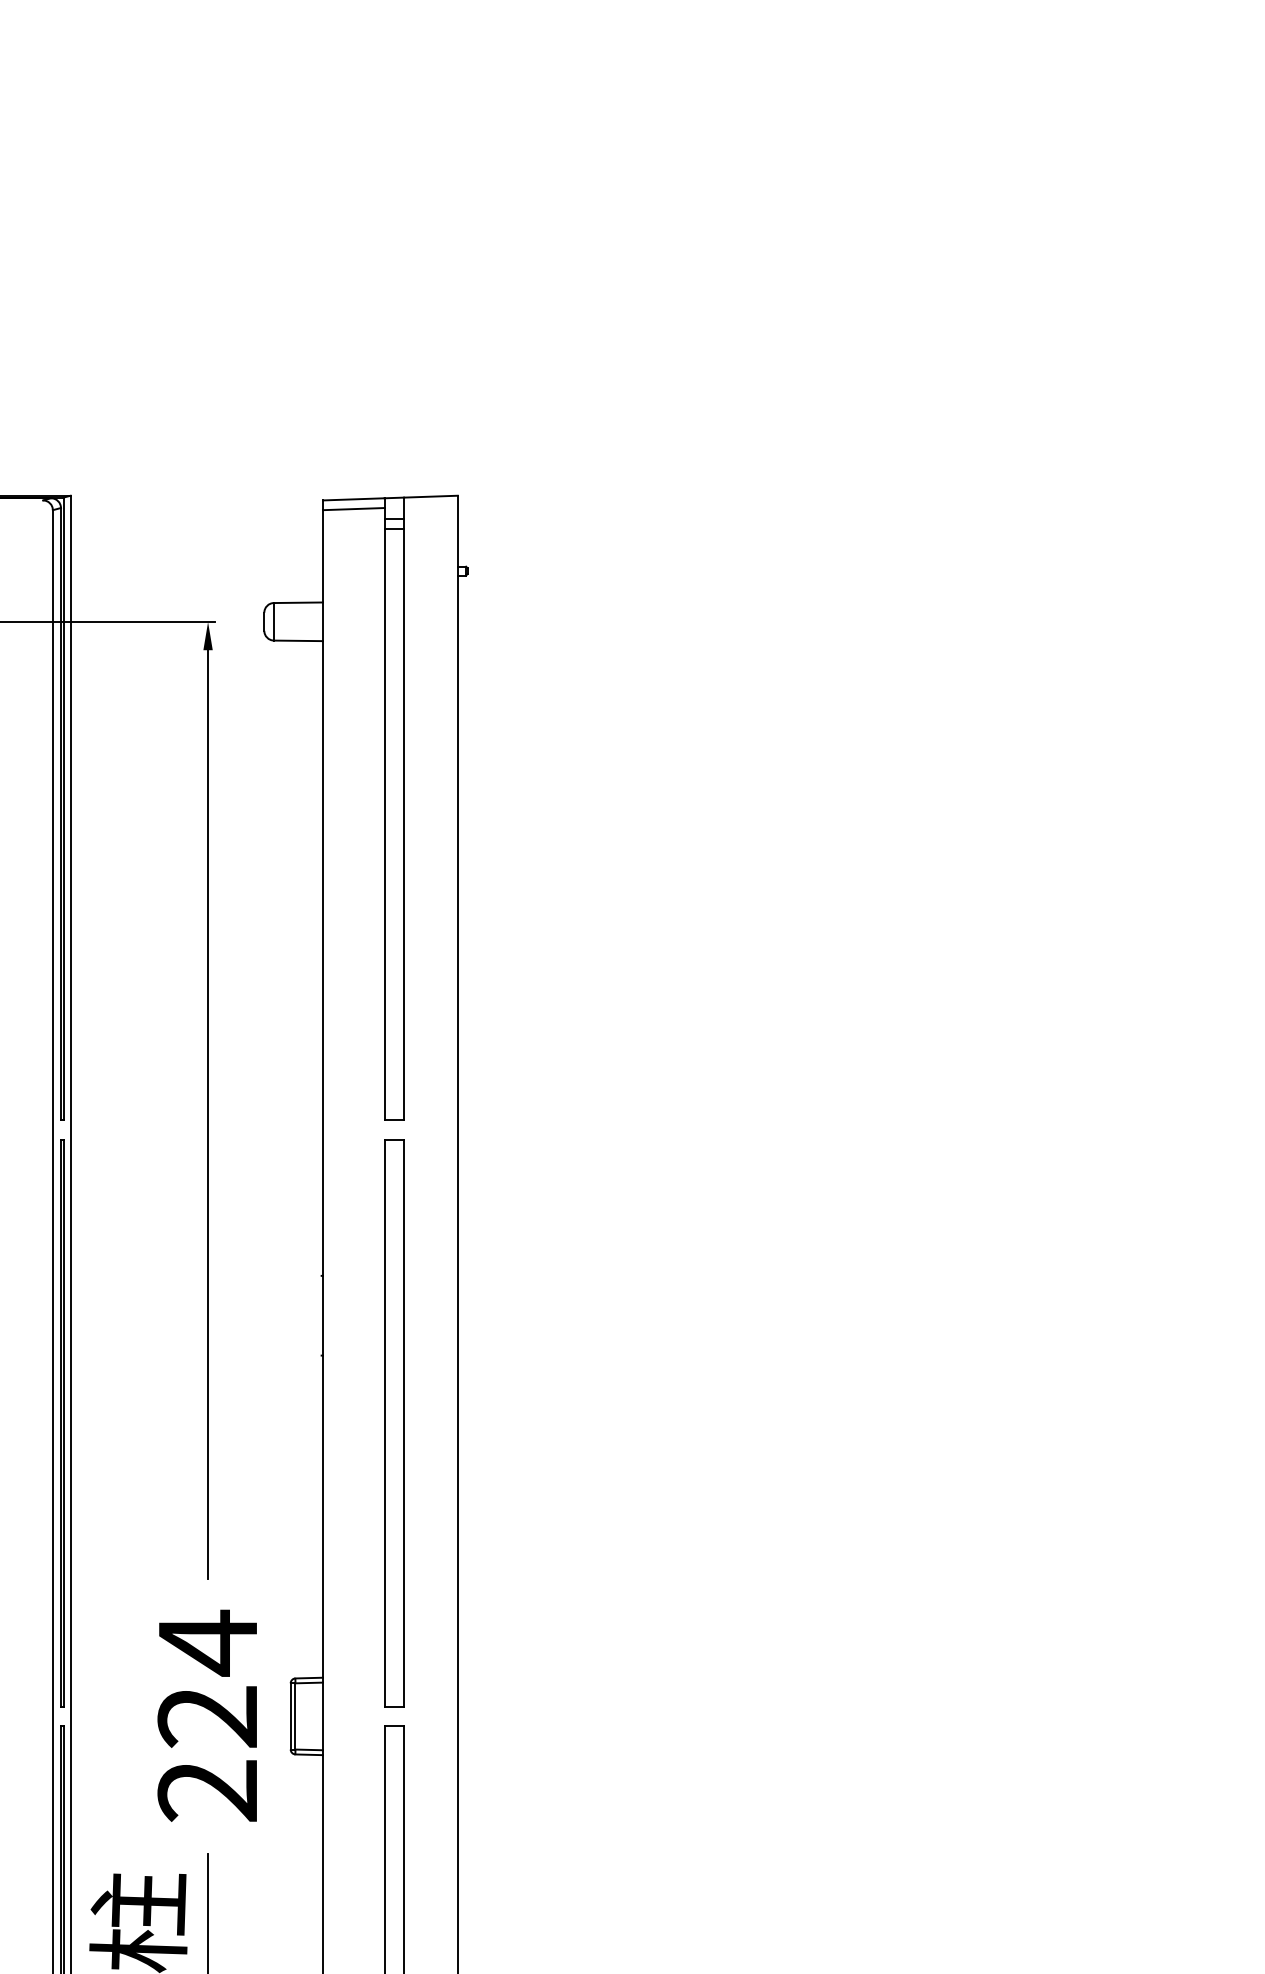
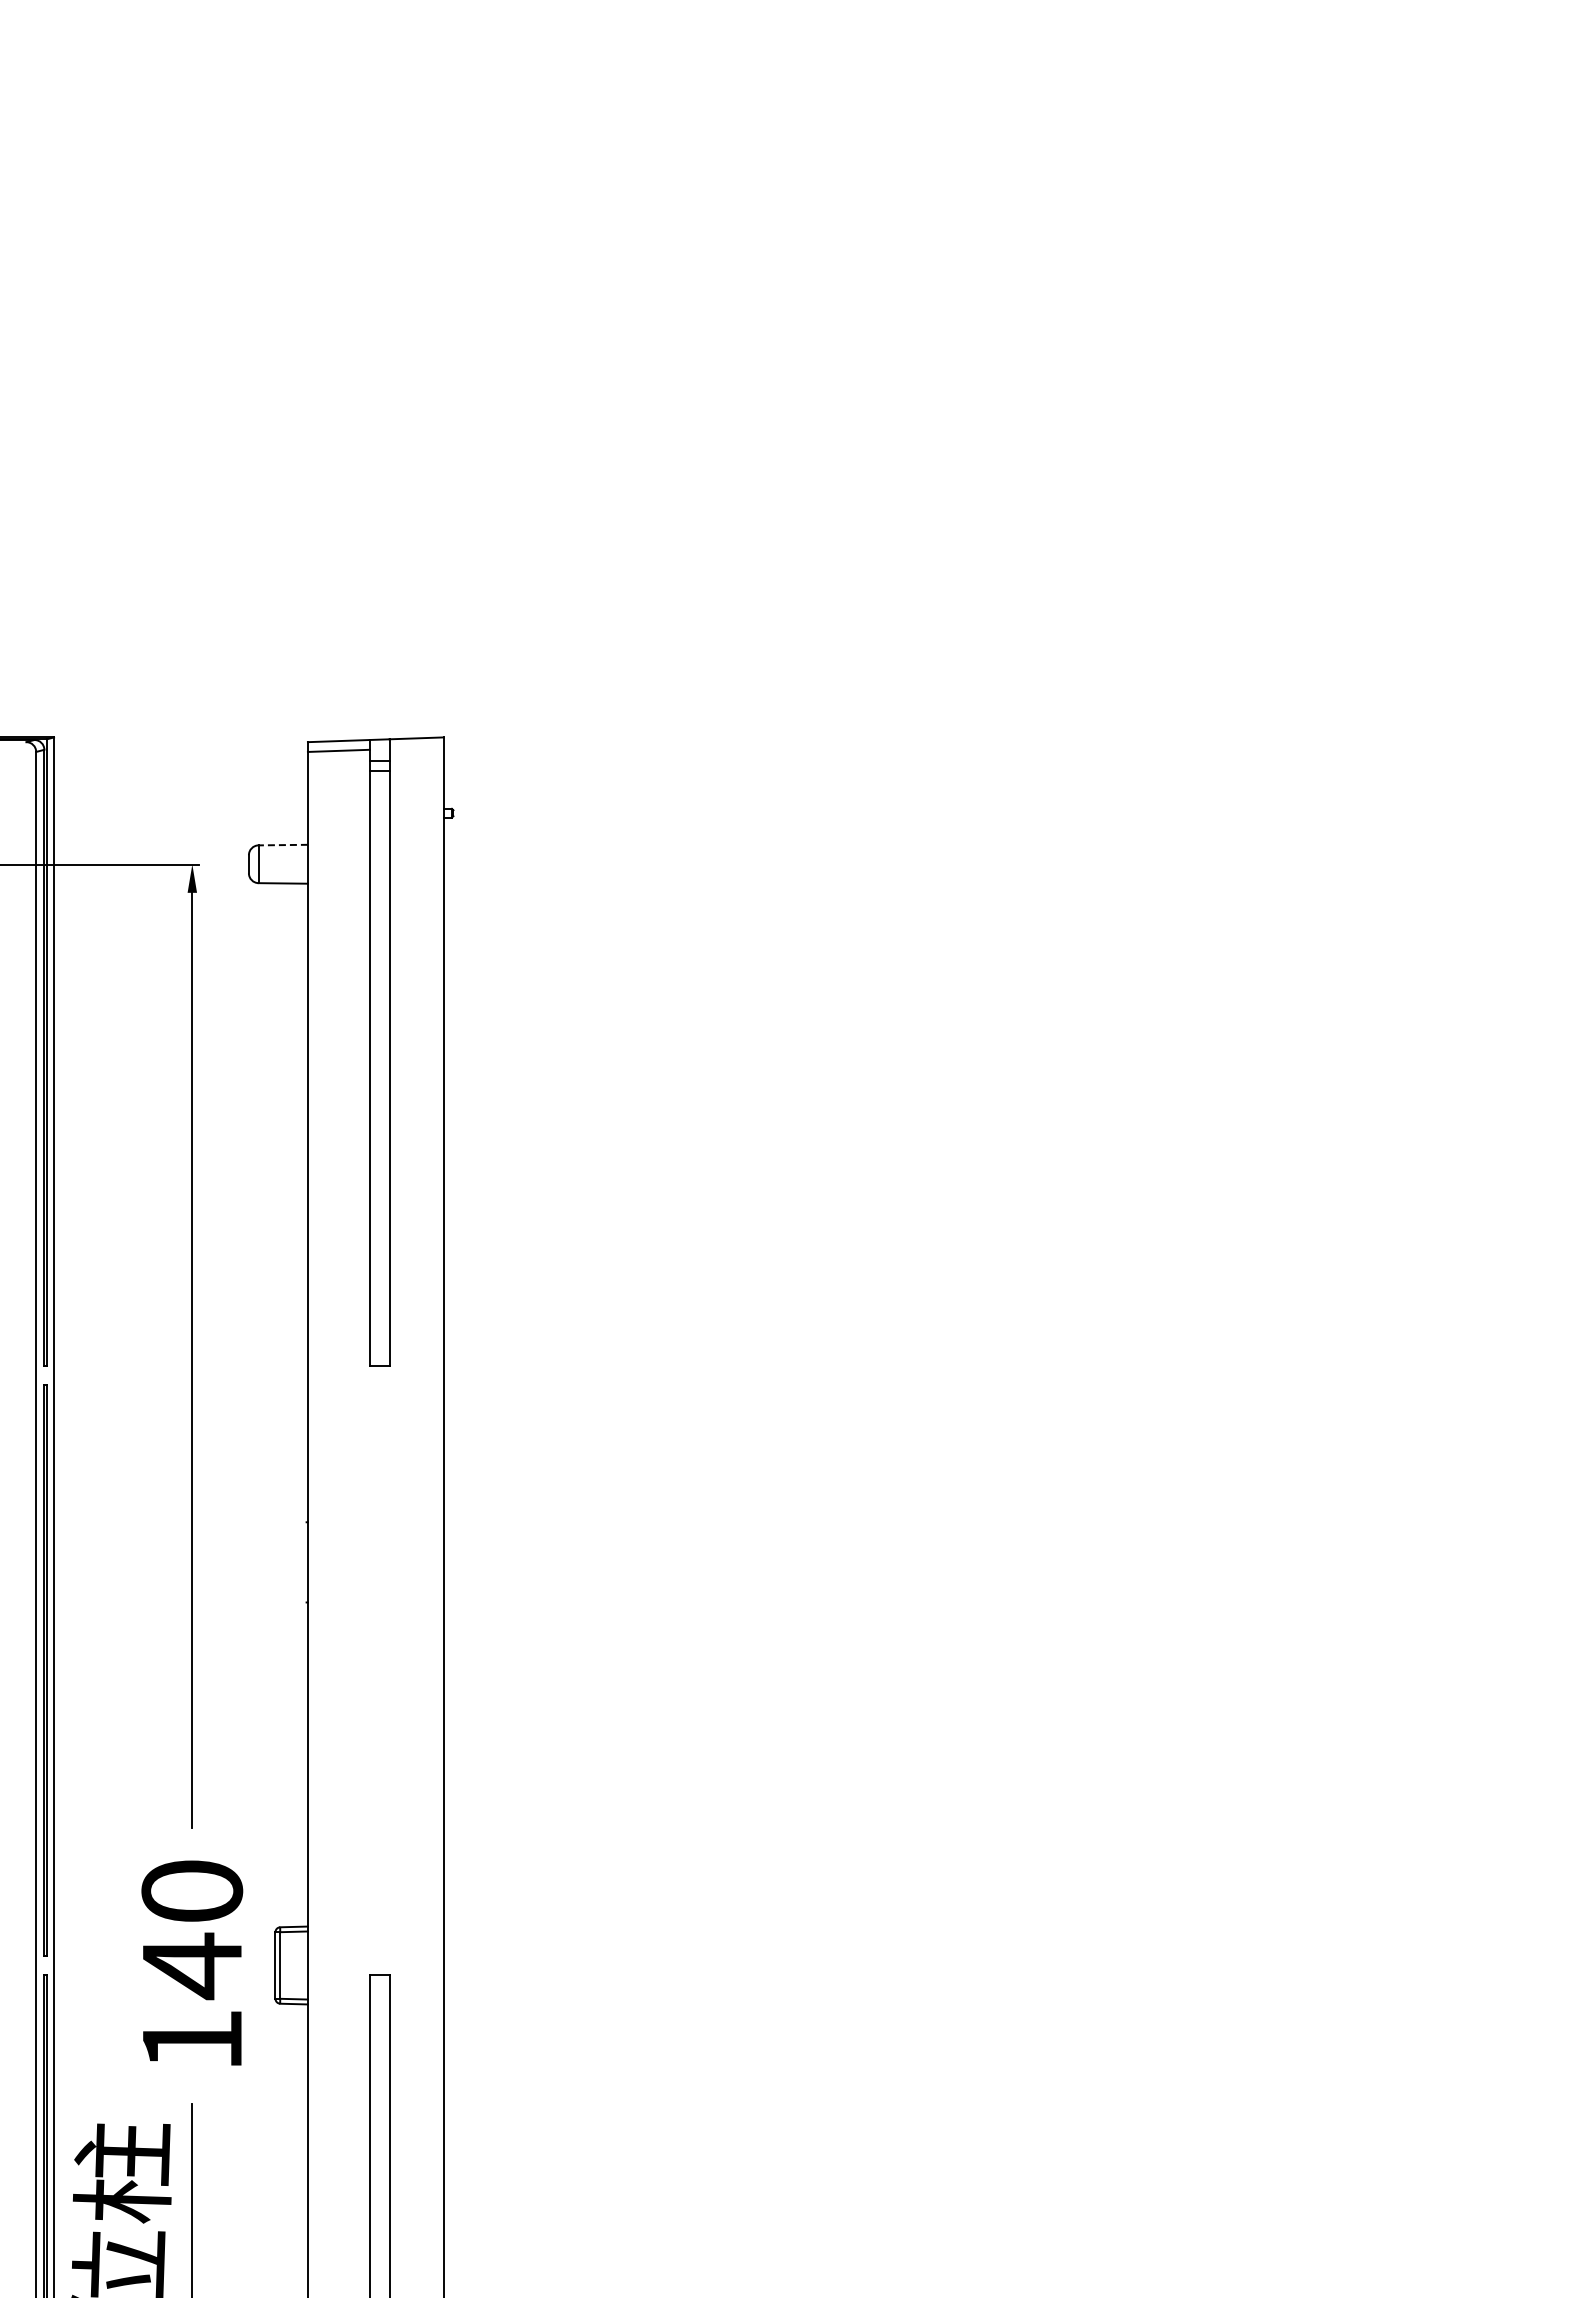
line: (298, 603) -> (283, 845), solid -> dashed
part: (394, 1423) -> (379, 1670), removed
text: (208, 1715) -> (192, 1964), 224 -> 140

